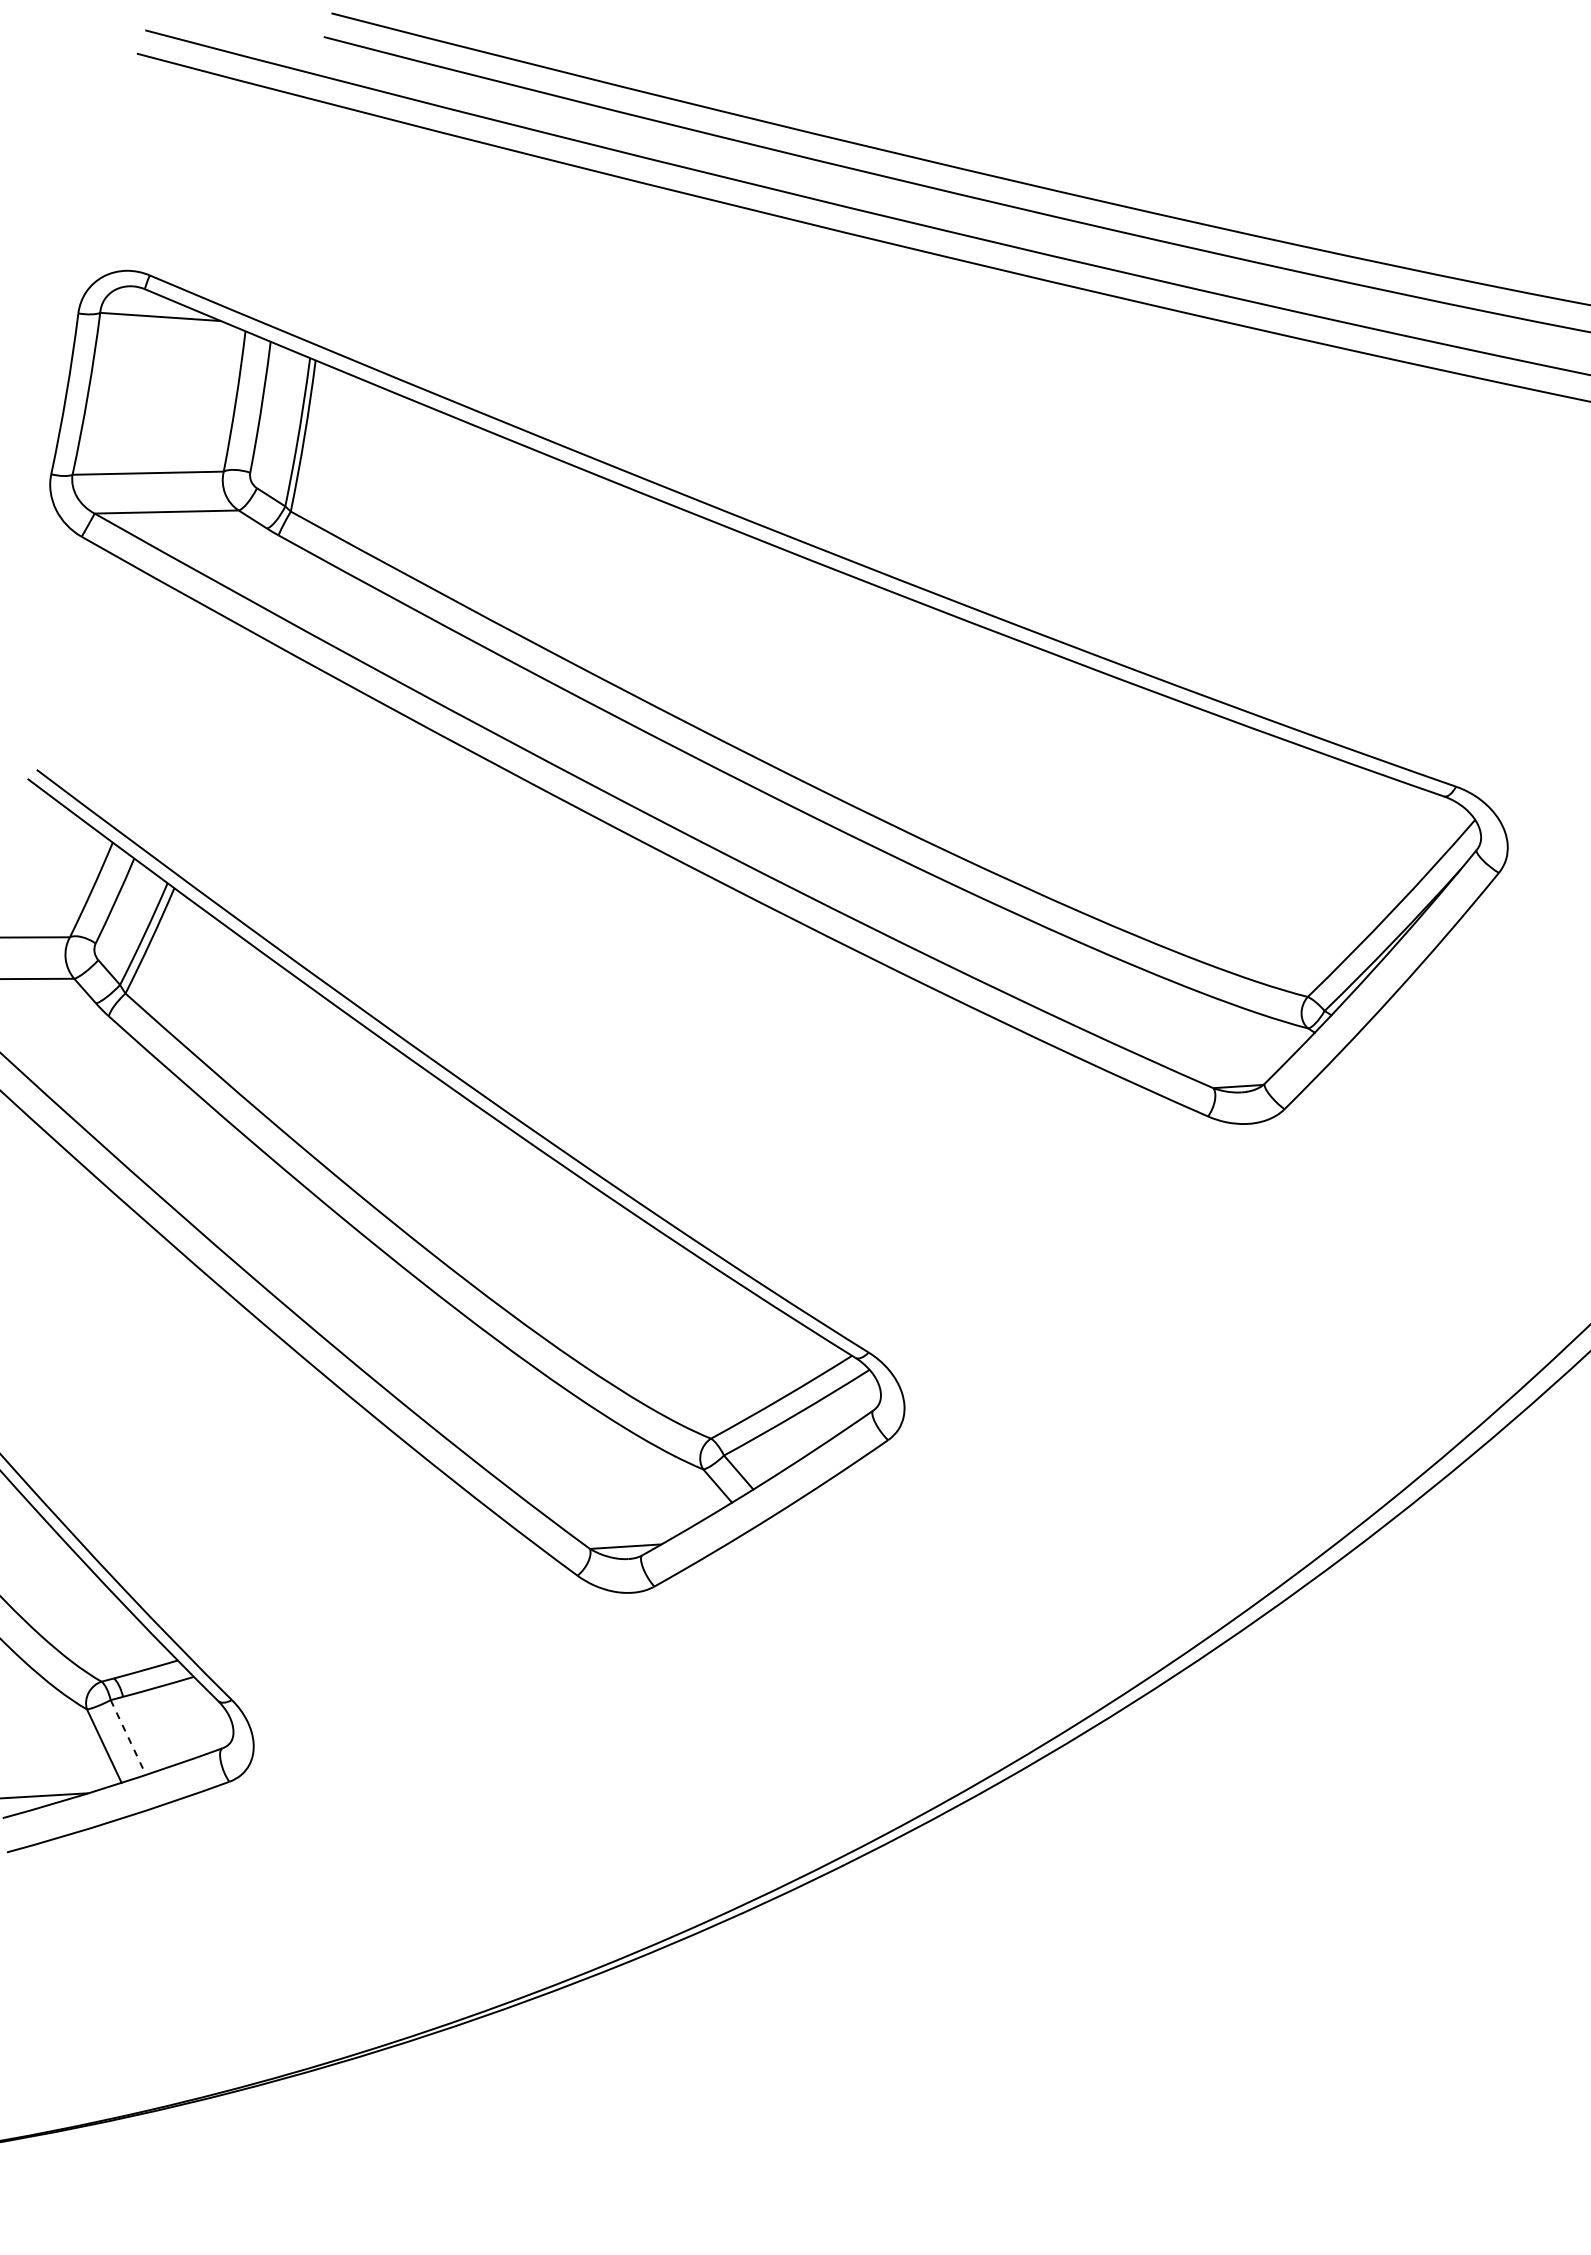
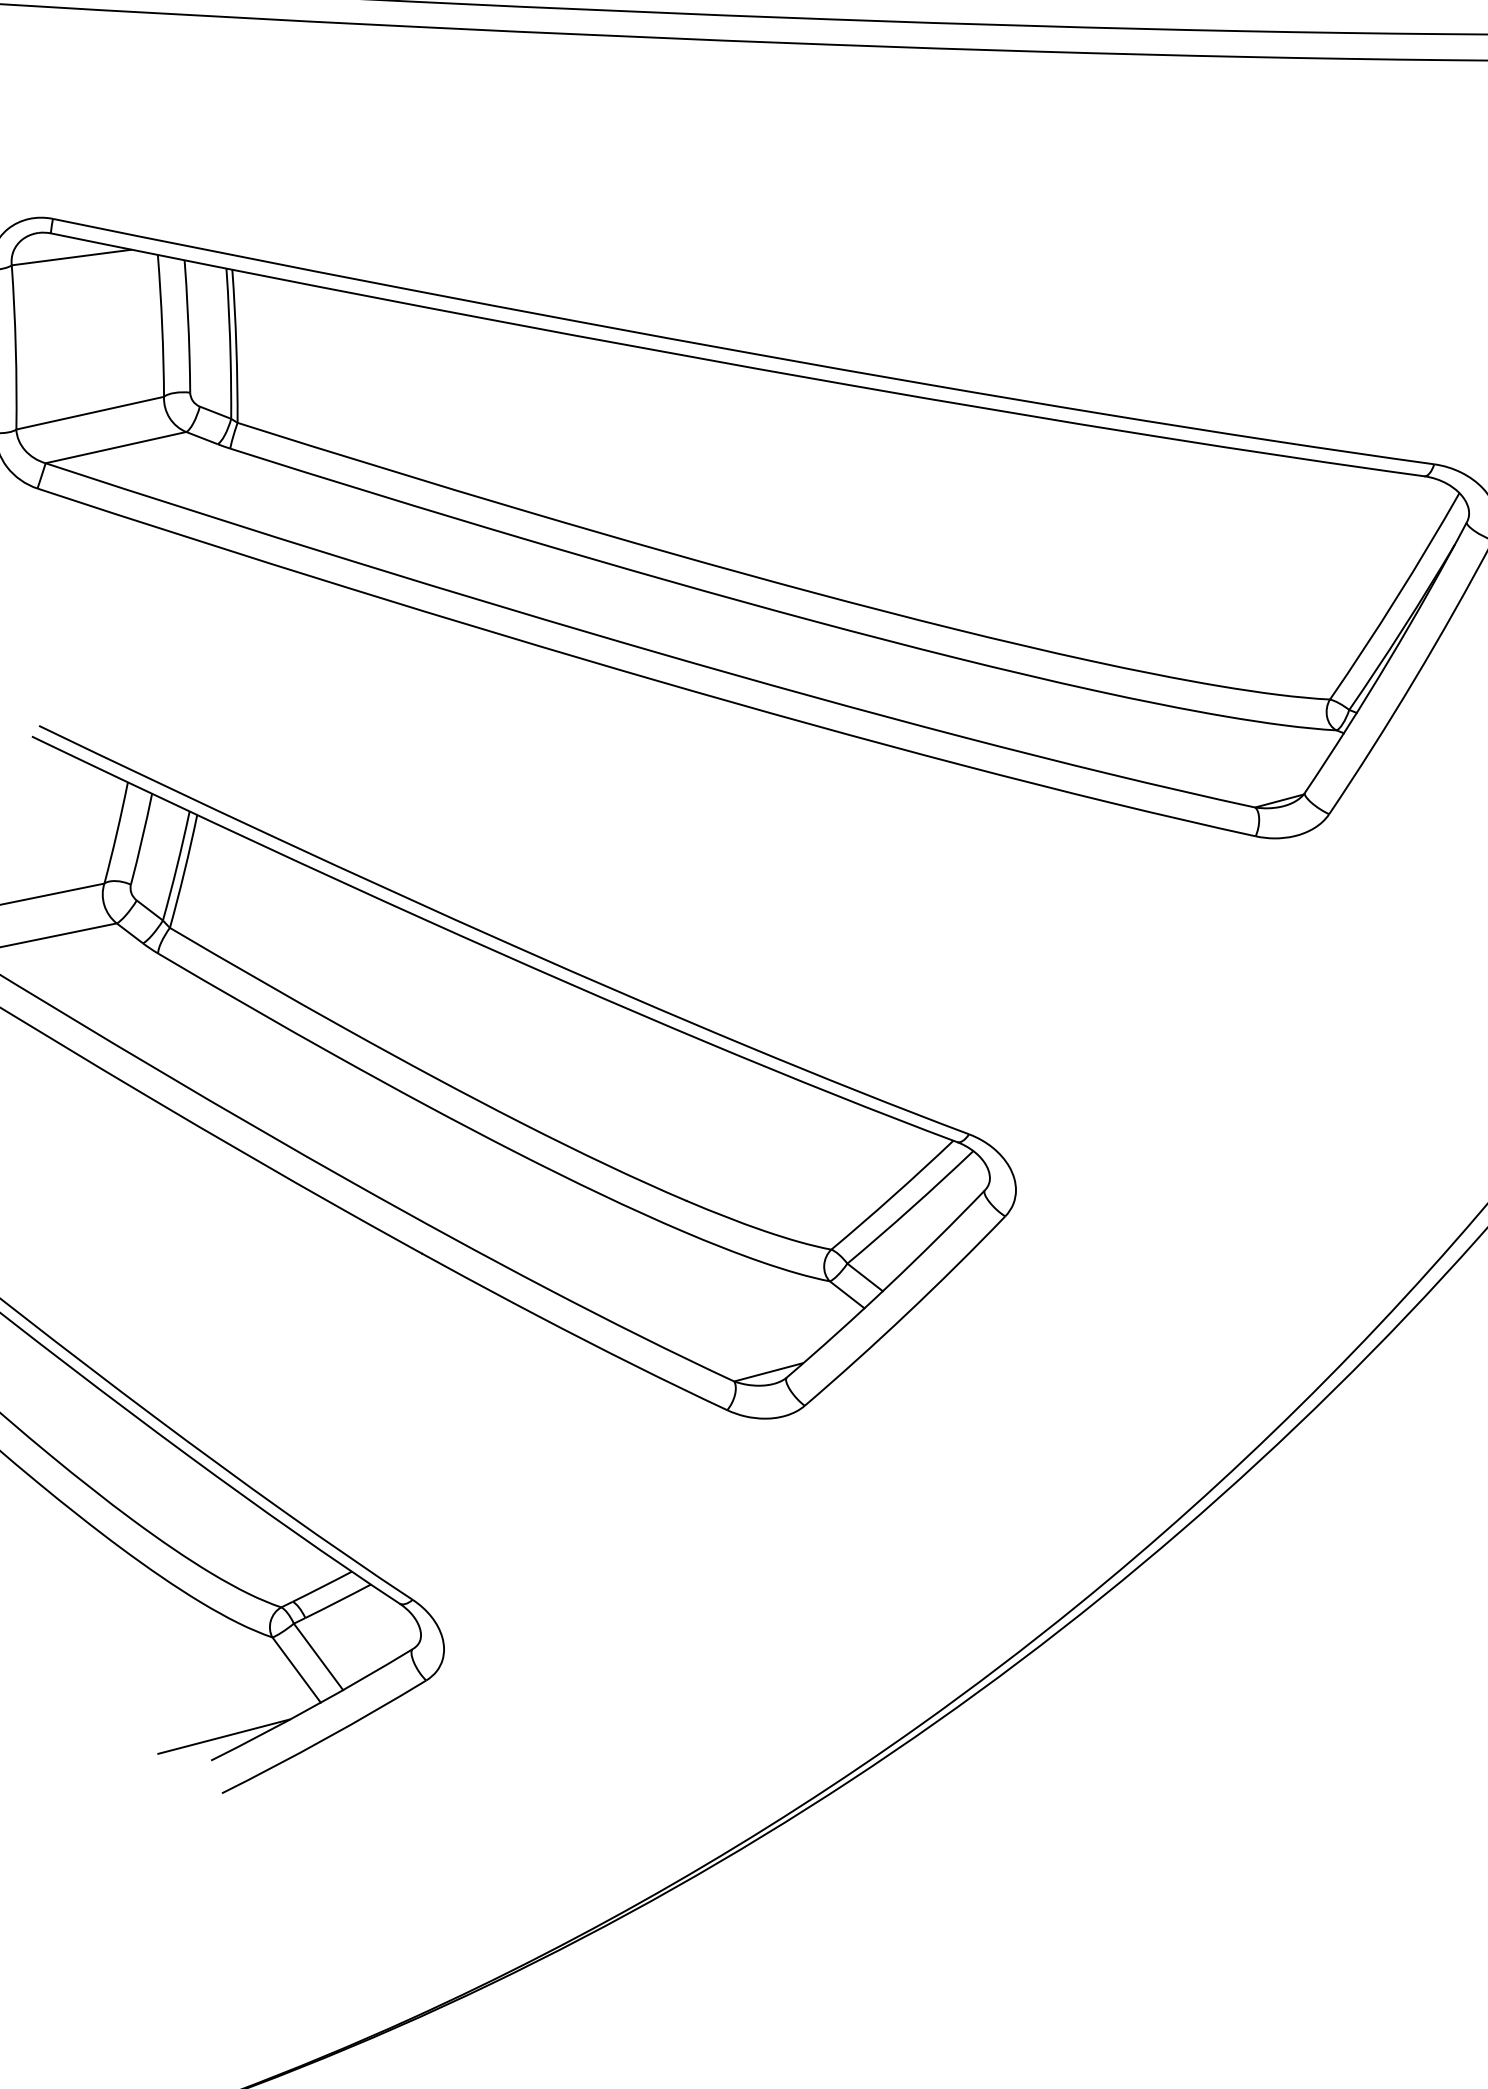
line: (128, 1737) -> (318, 1656), dashed -> solid

